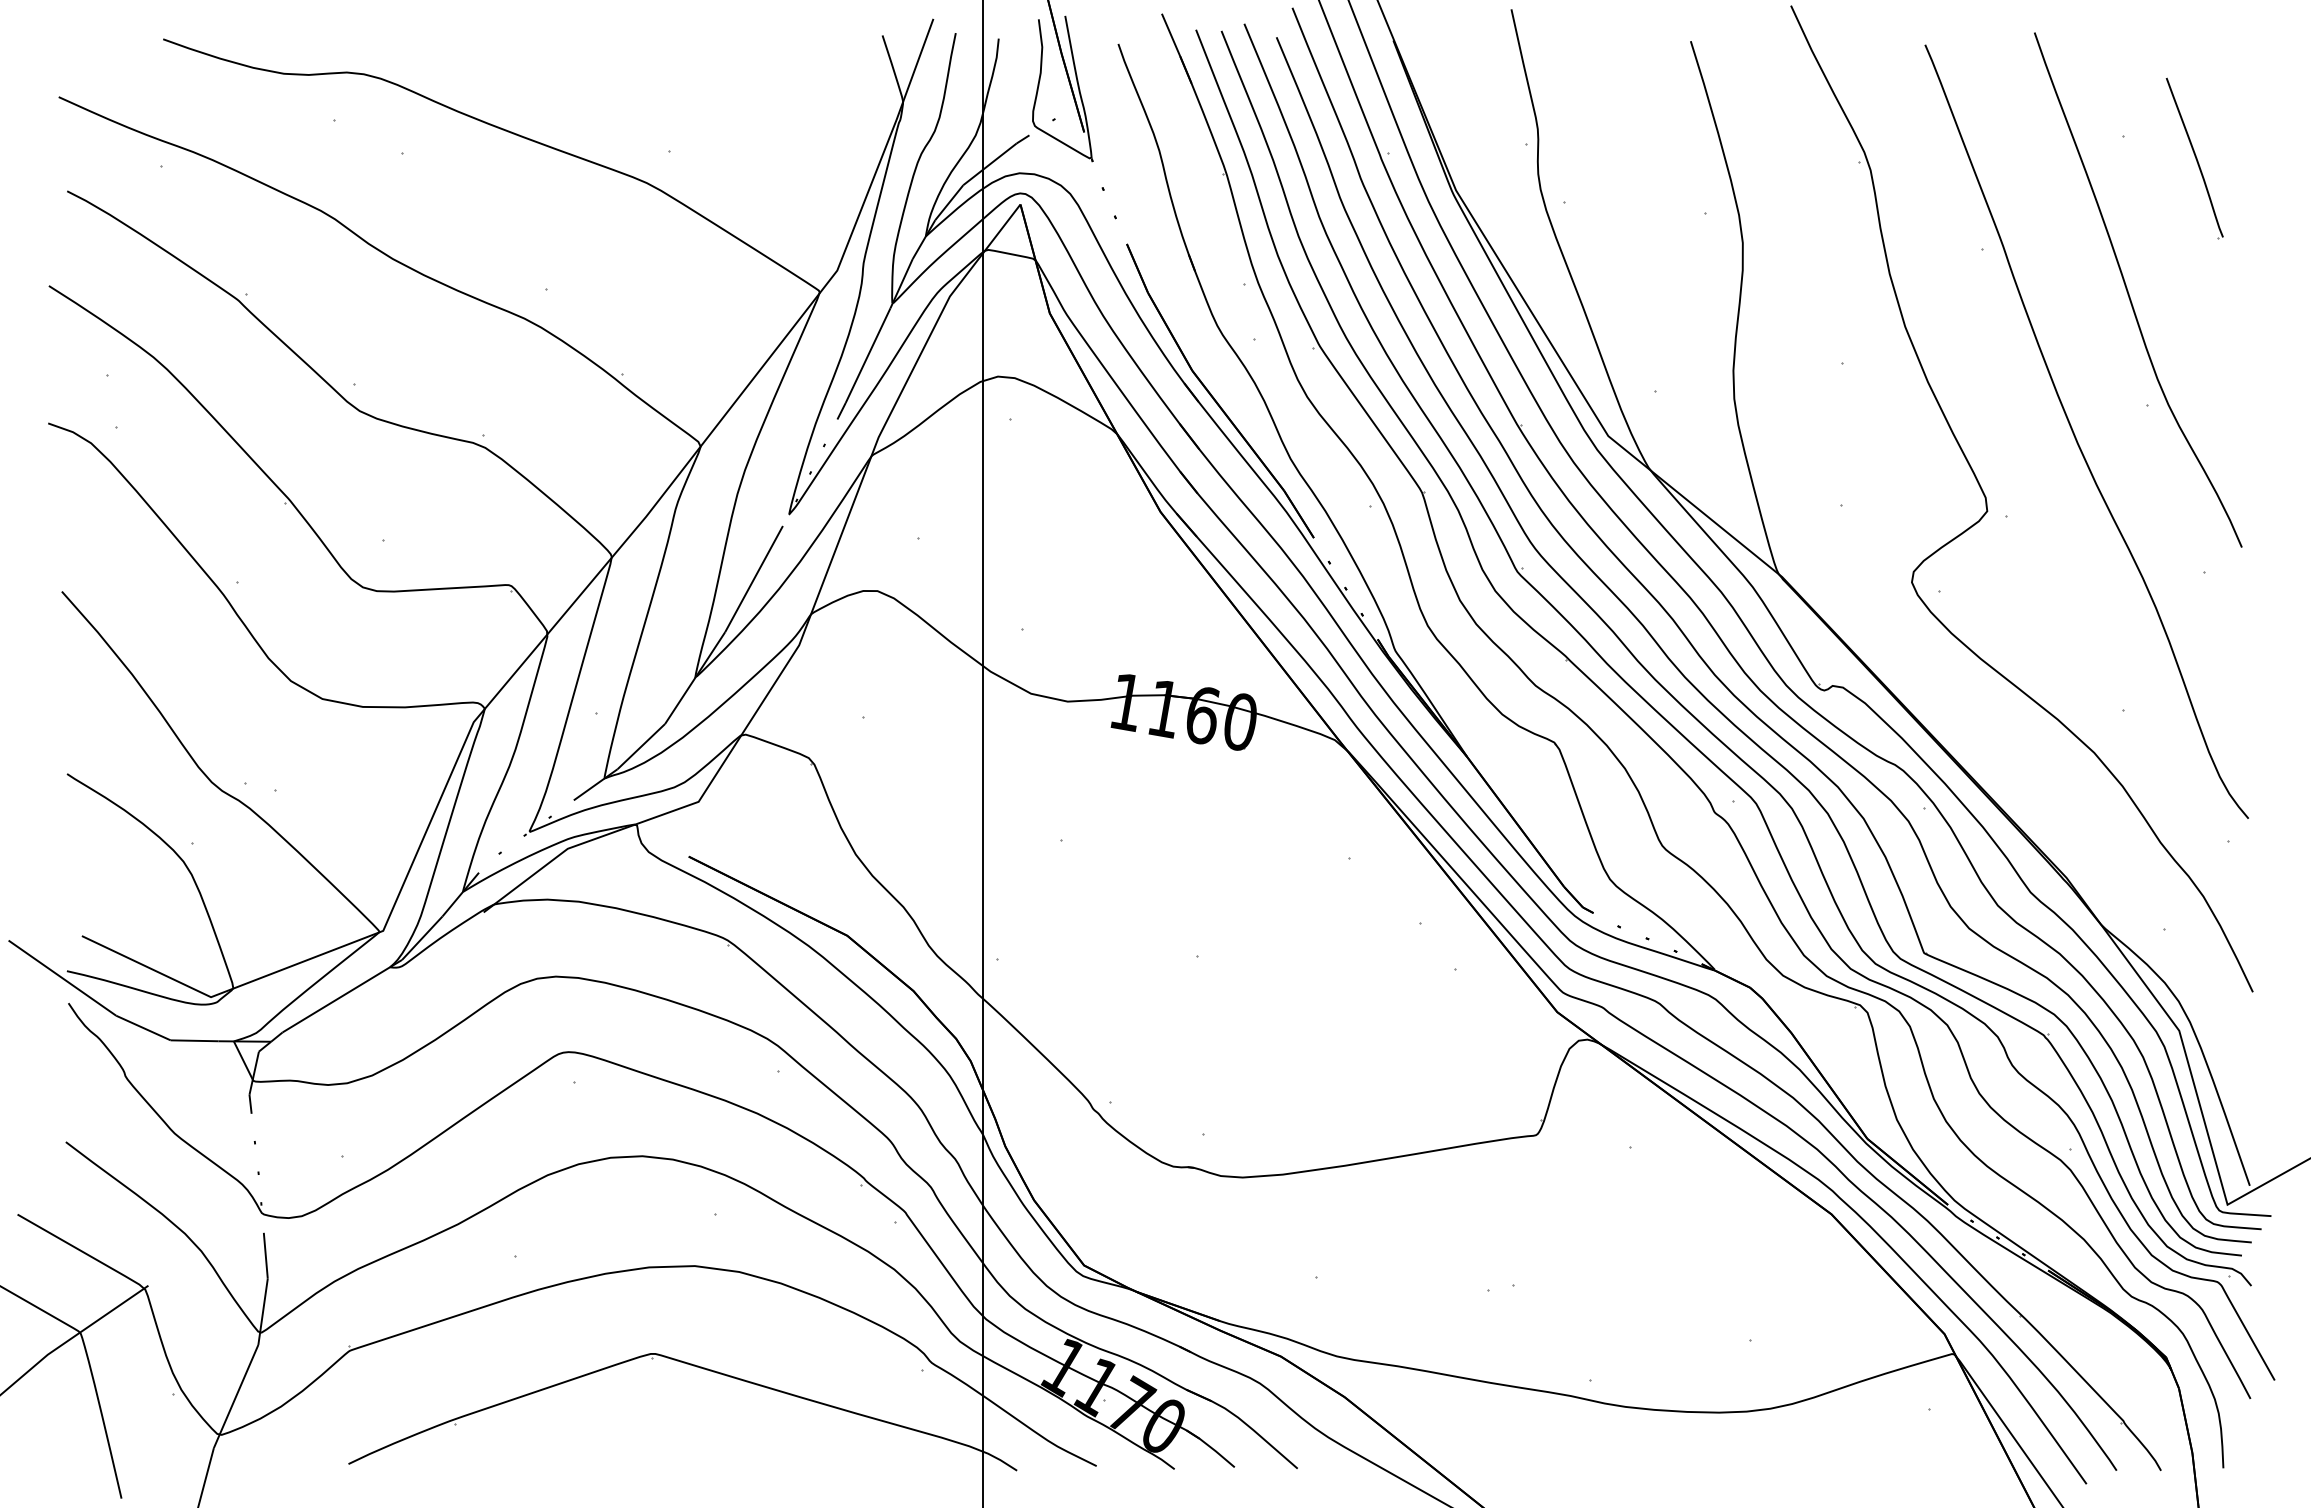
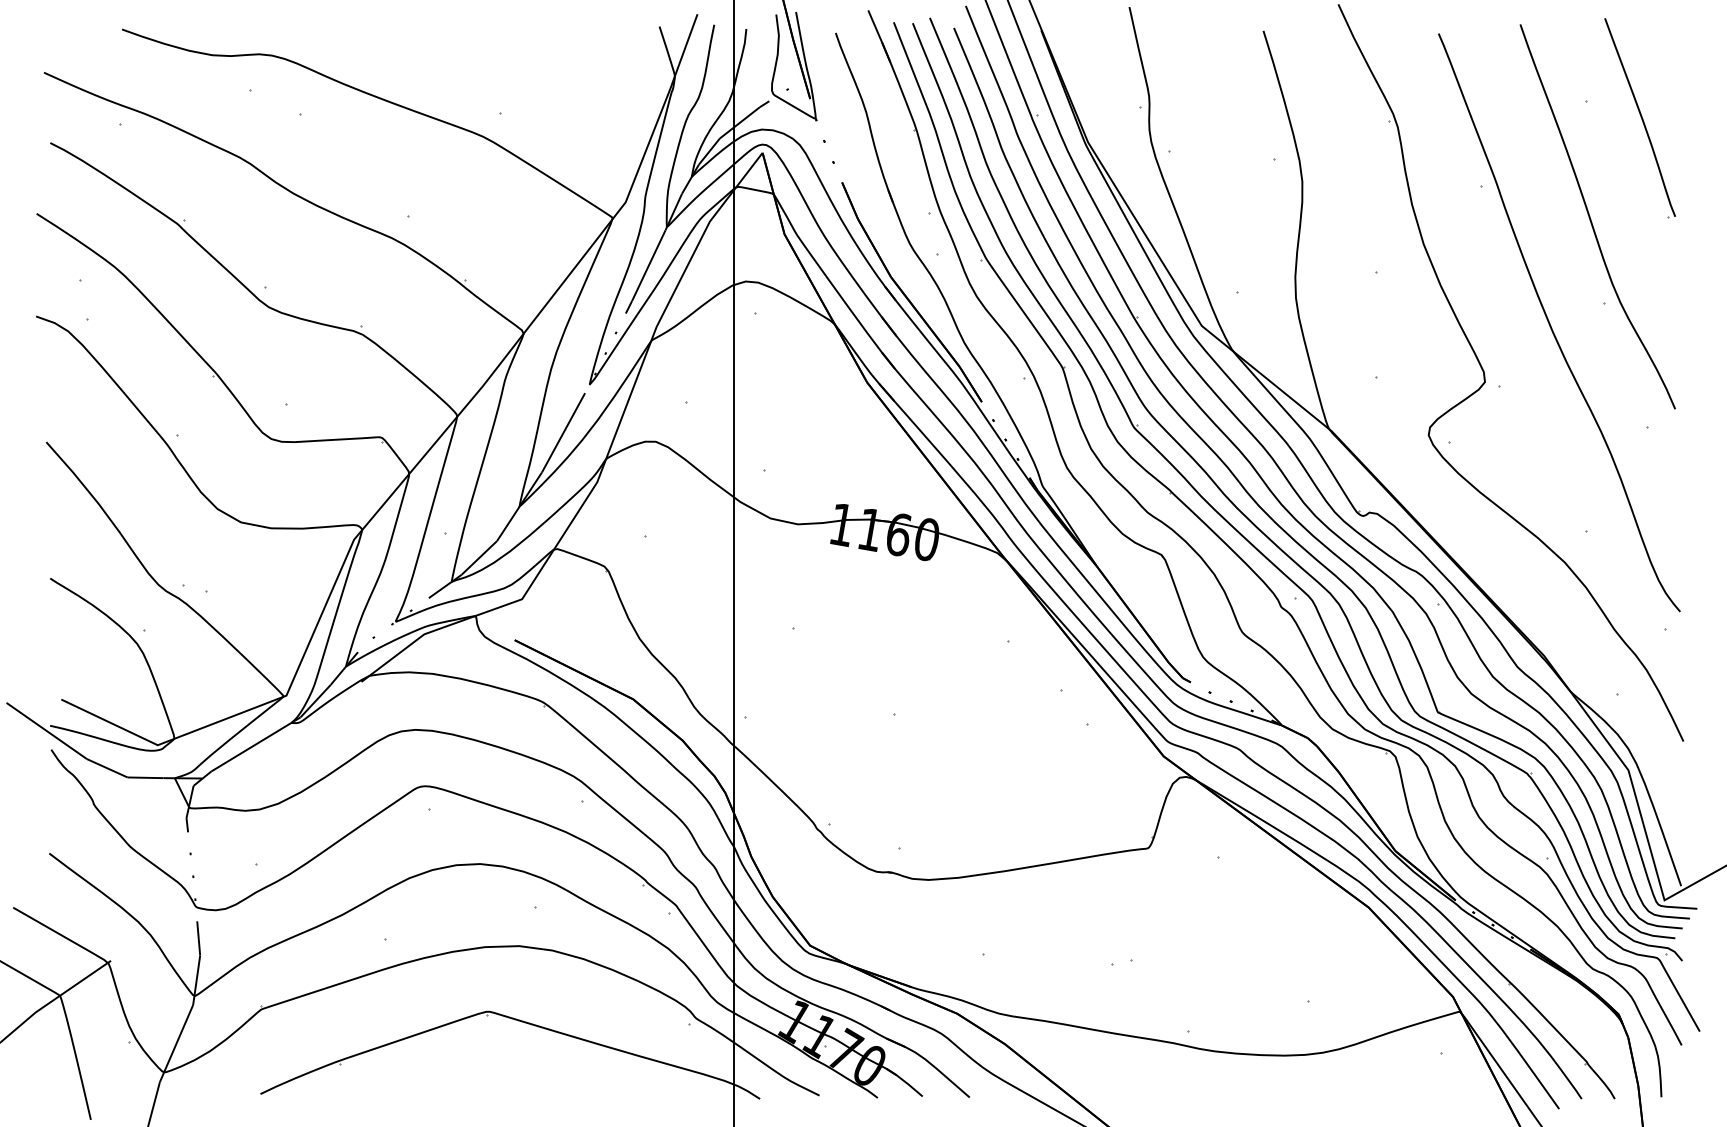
part: (2194, 158) -> (1639, 118), size x1.67

